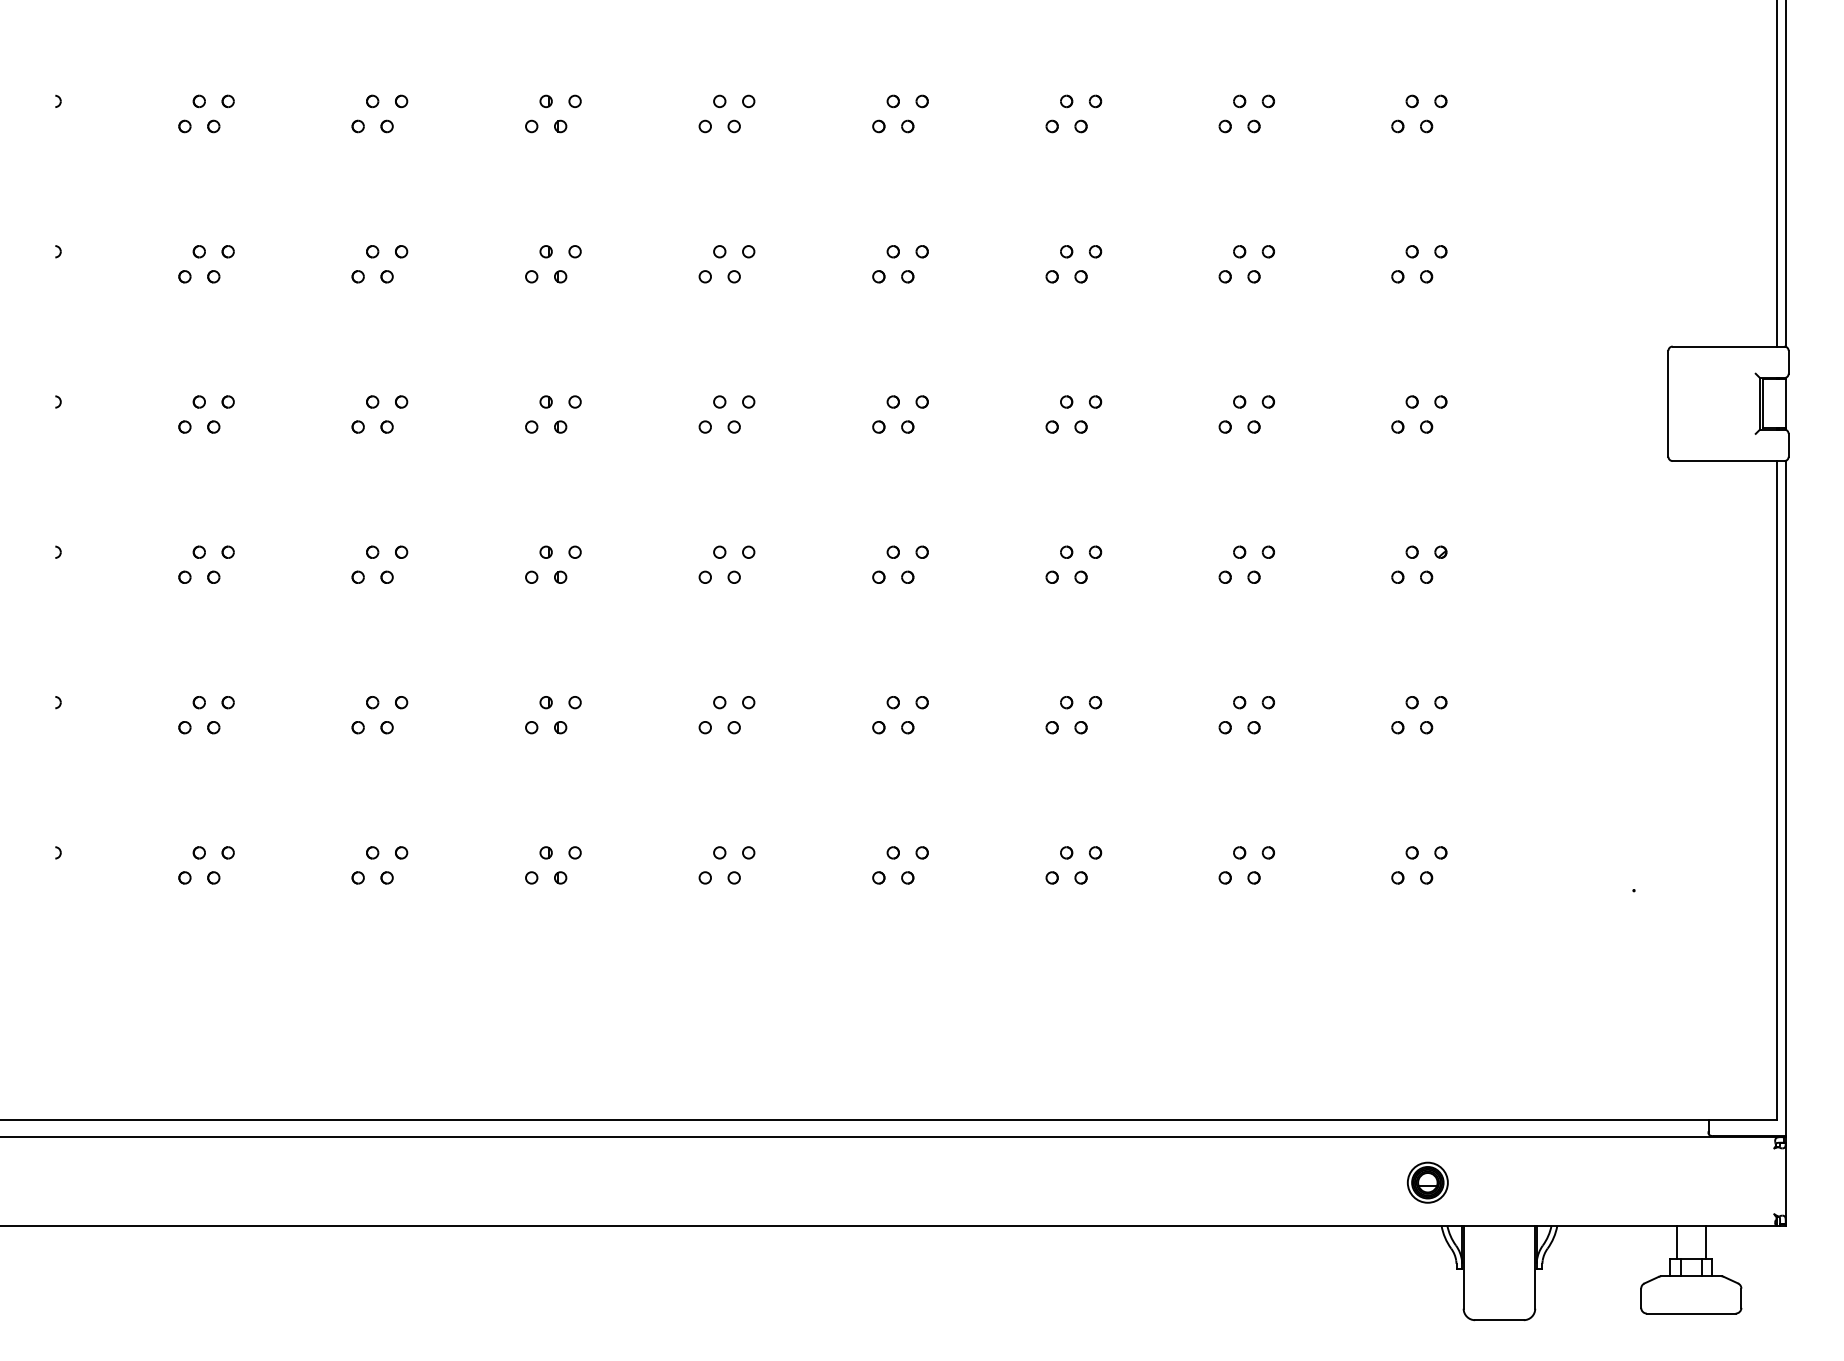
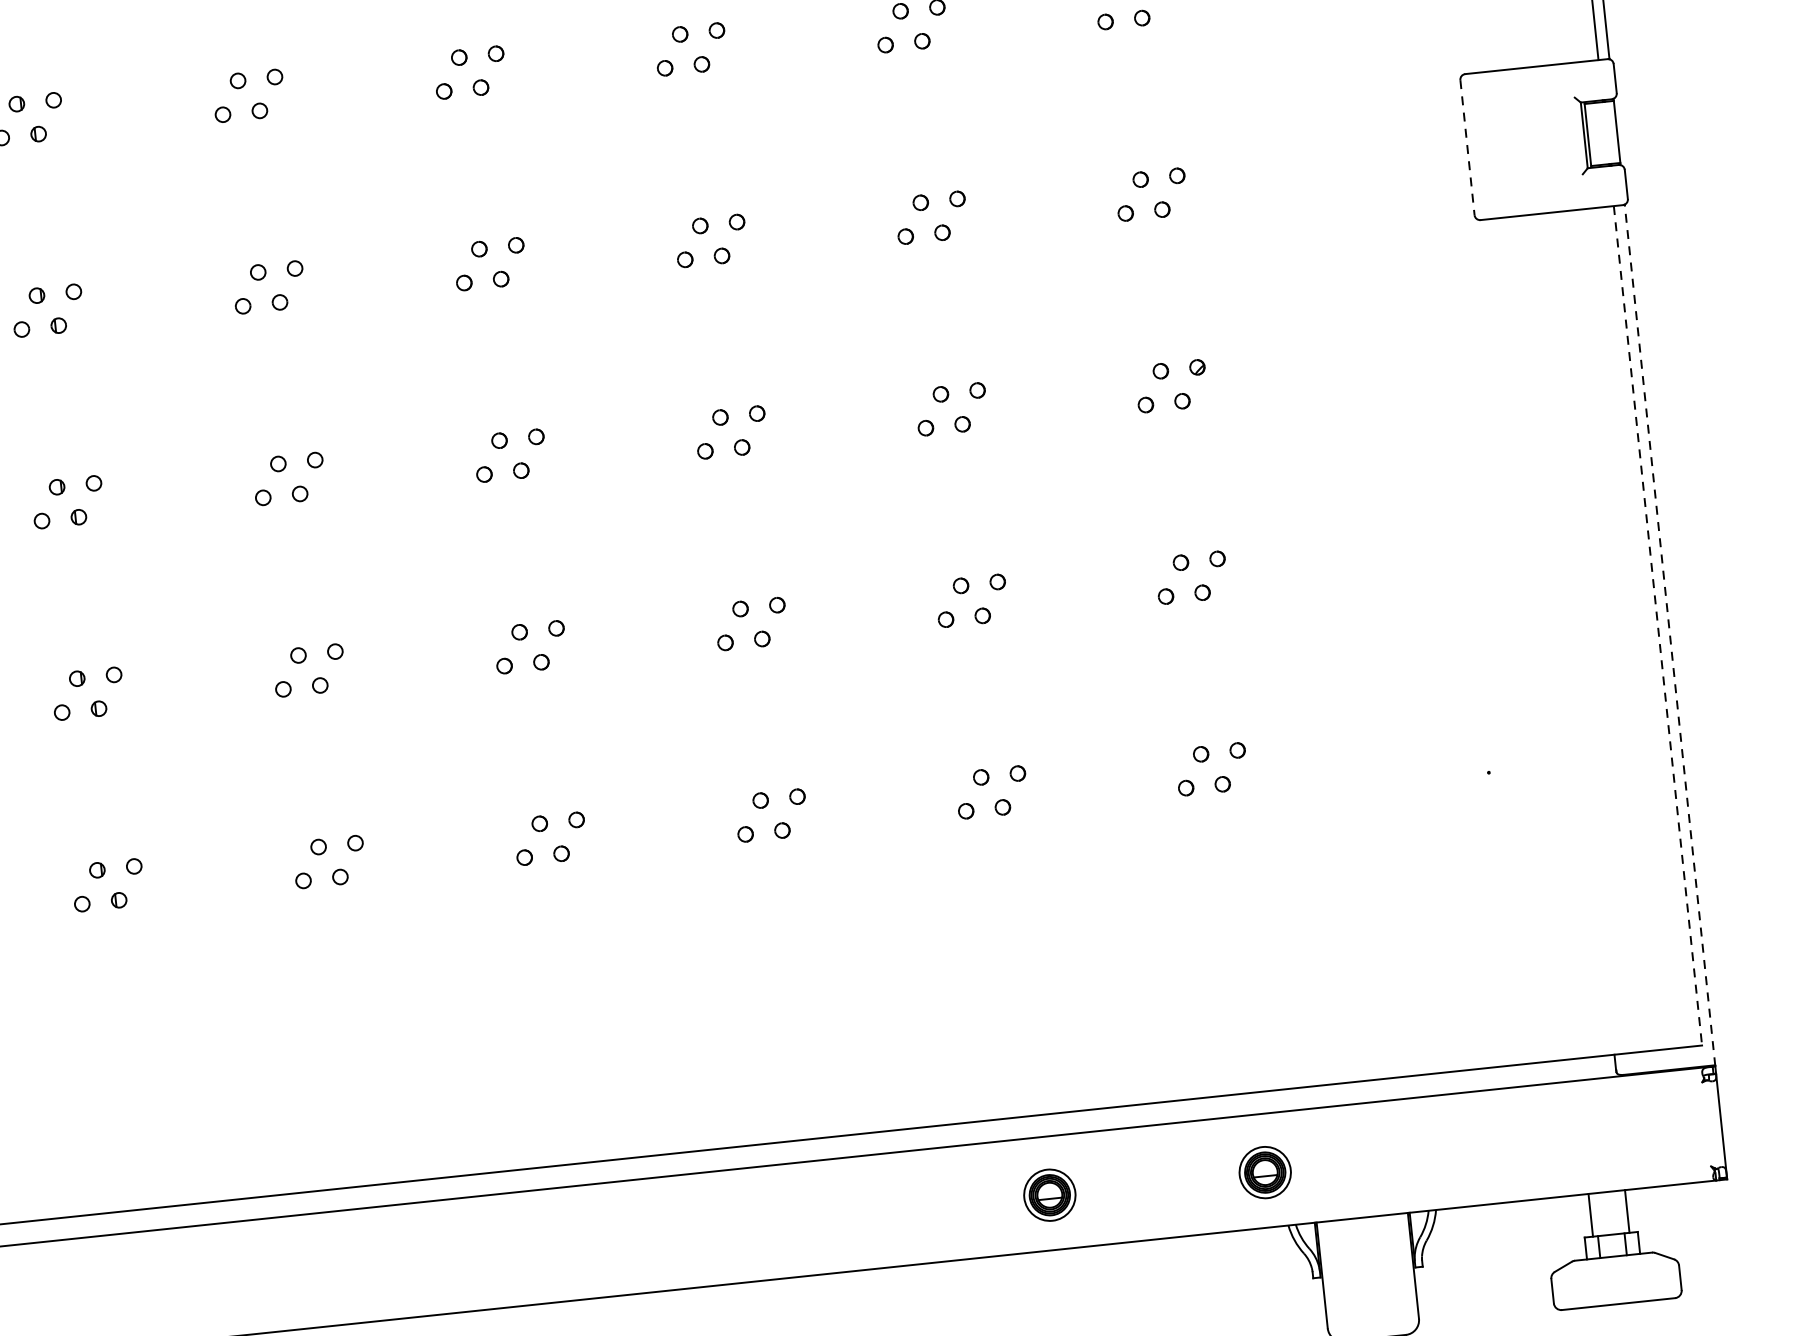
line: (1668, 403) -> (1467, 147), solid -> dashed
line: (1777, 790) -> (1658, 625), solid -> dashed
line: (1785, 799) -> (1669, 636), solid -> dashed
part: (1258, 1182) -> (1049, 1194), added

